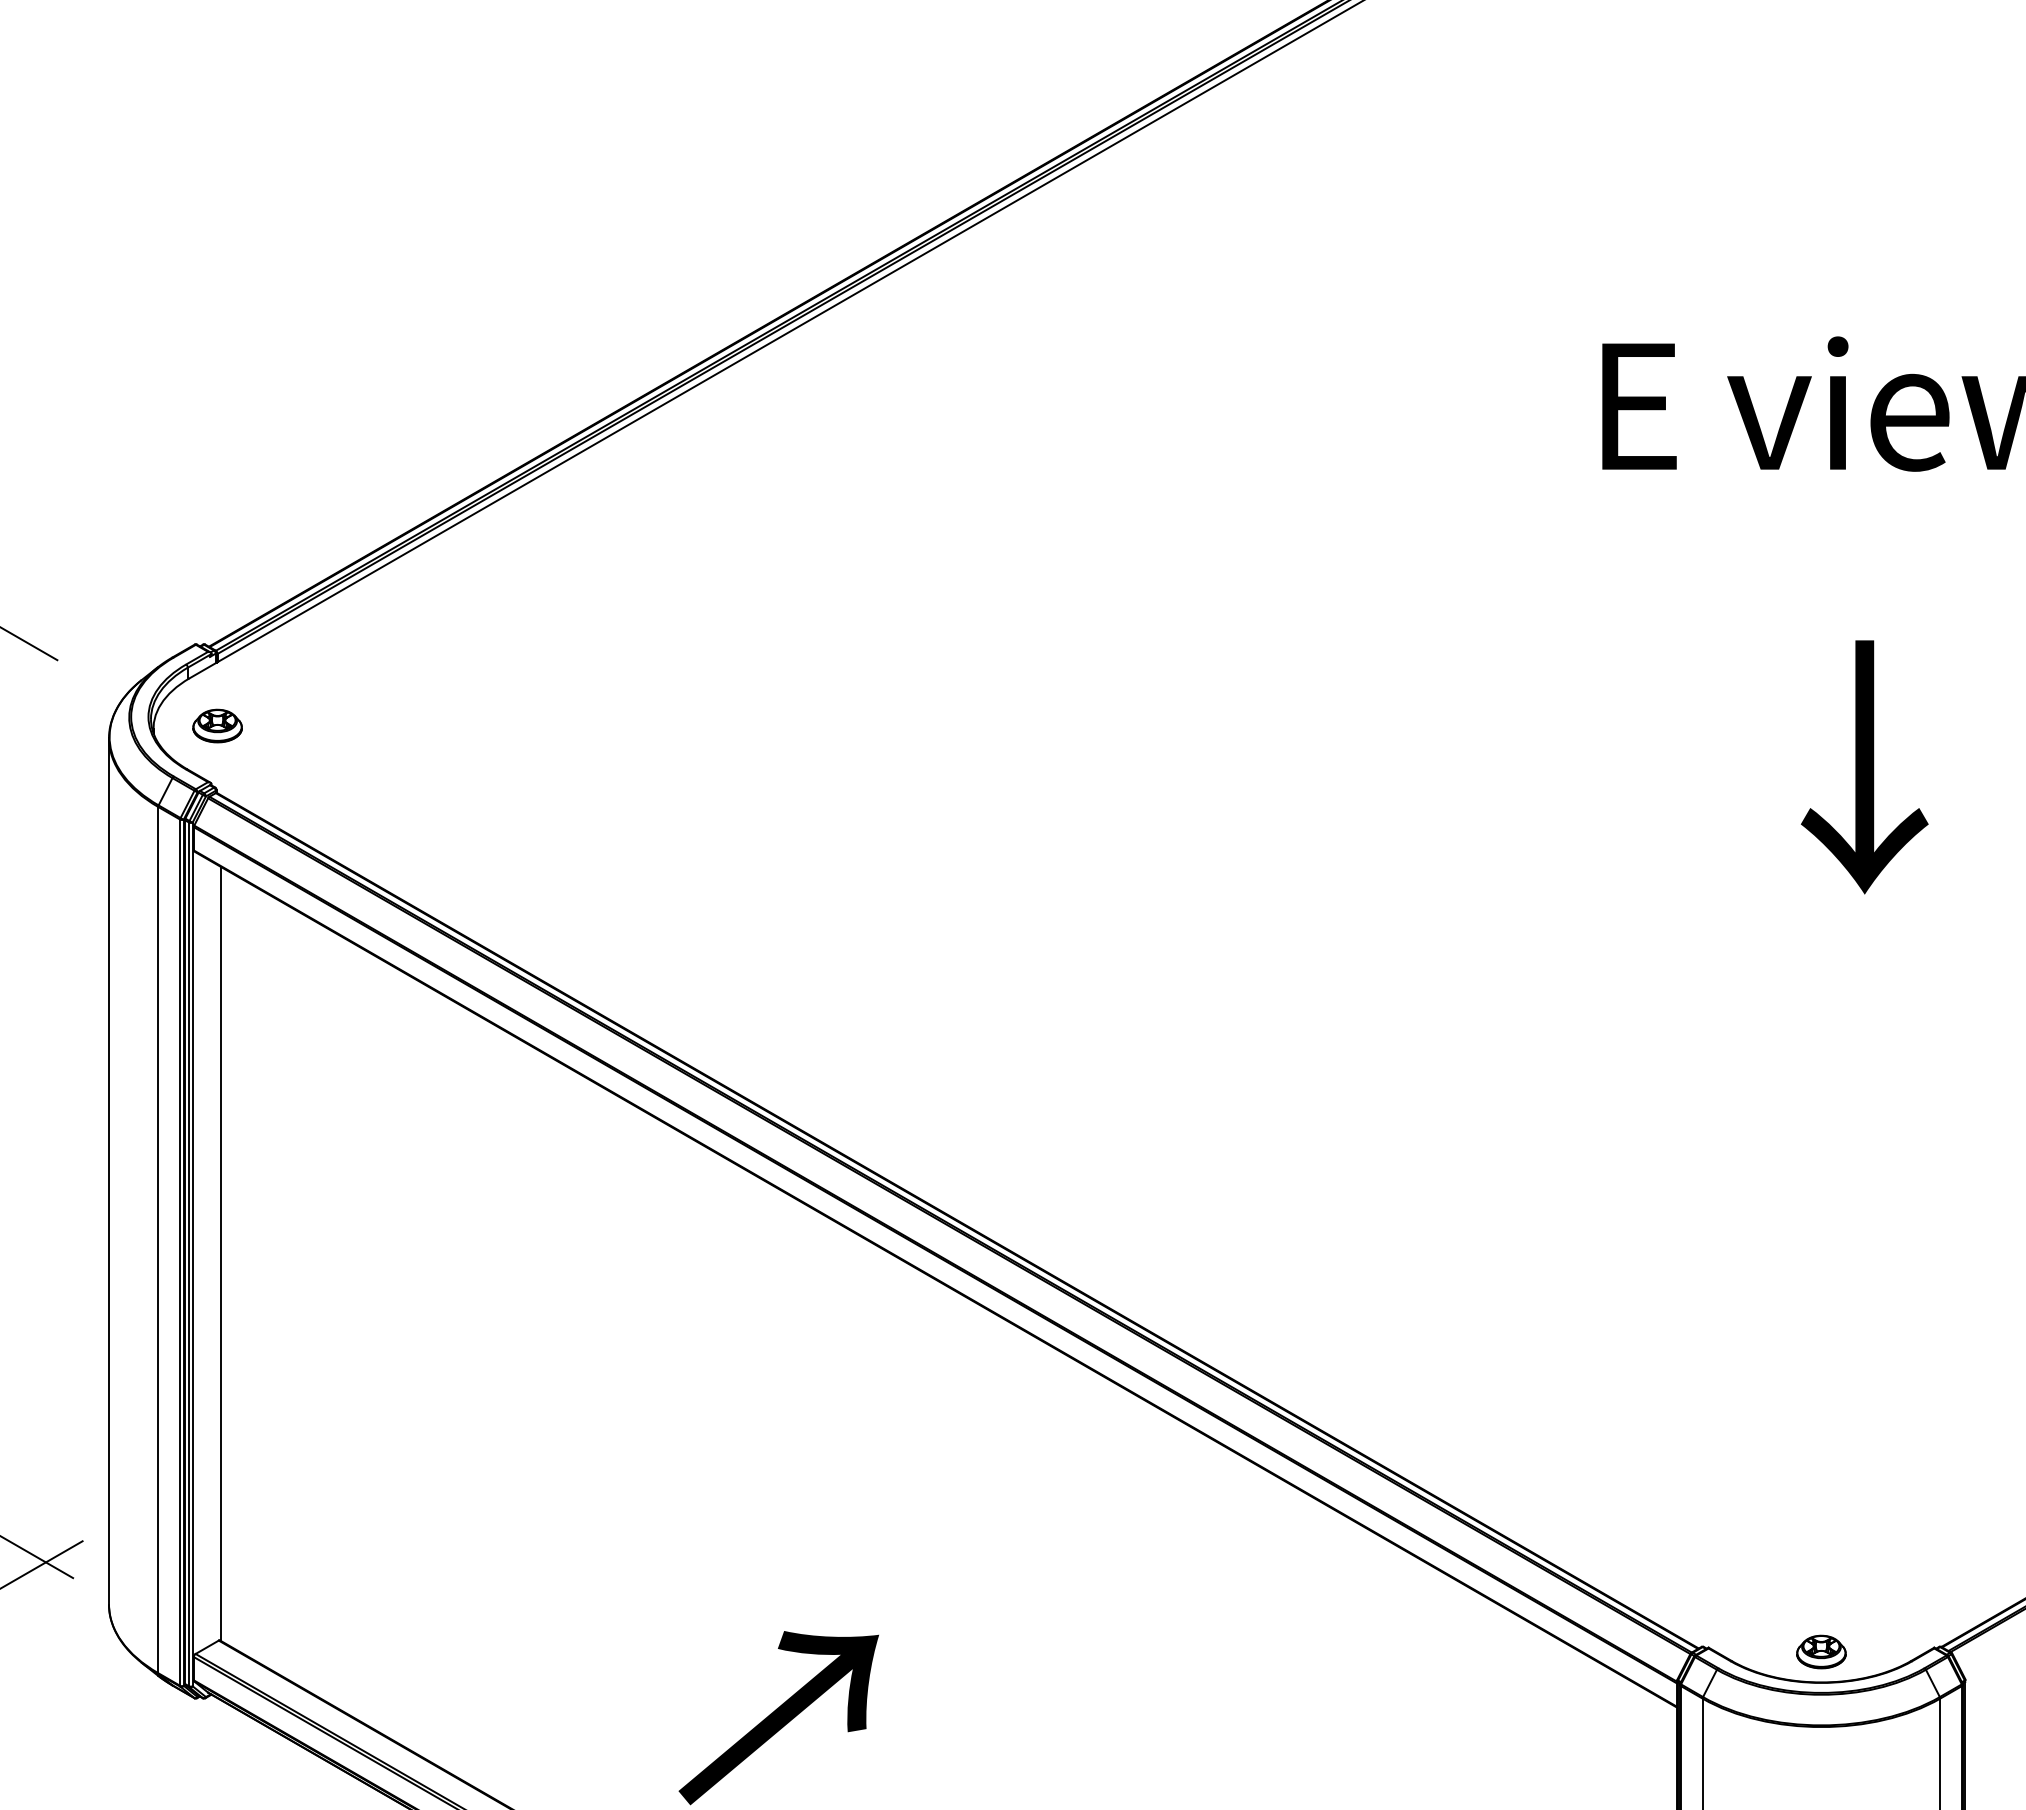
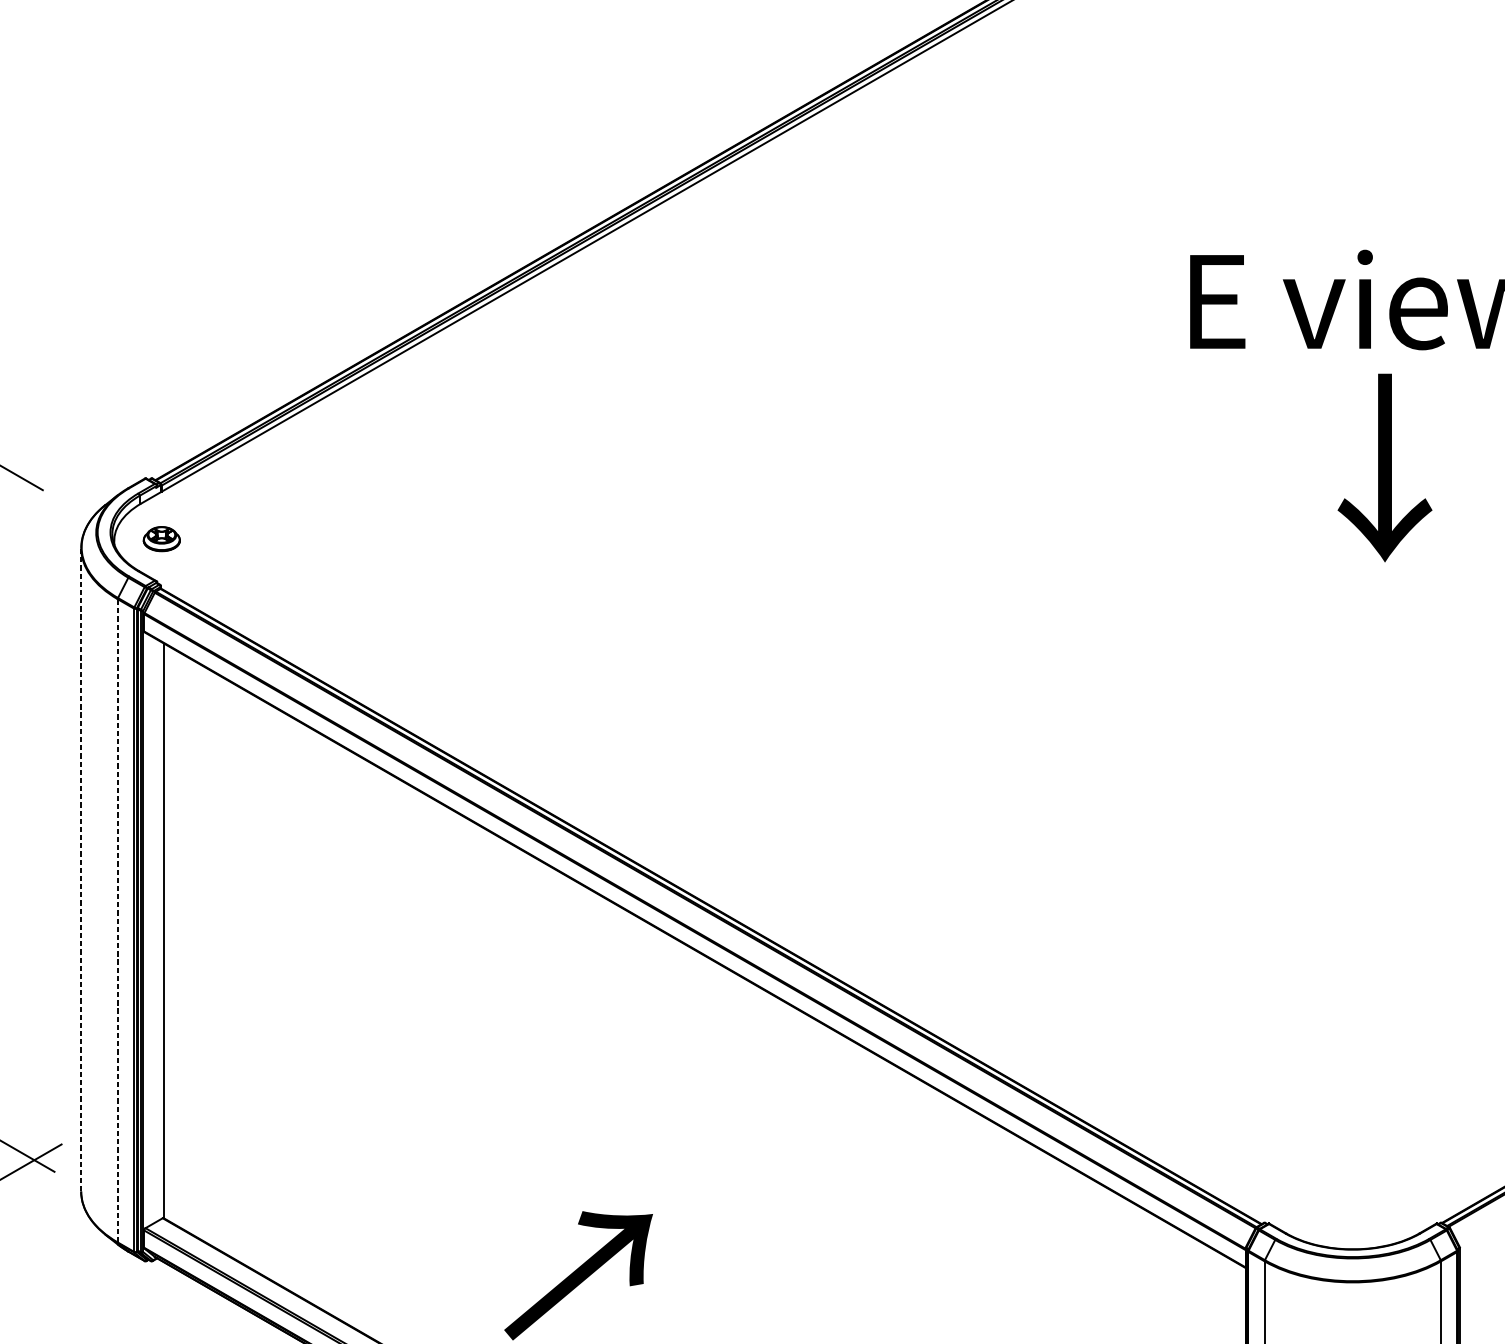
text: (1864, 767) -> (1384, 468), moved
line: (109, 1170) -> (81, 869), solid -> dashed
line: (158, 1239) -> (117, 920), solid -> dashed
part: (1821, 1651) -> (1352, 1226), removed

